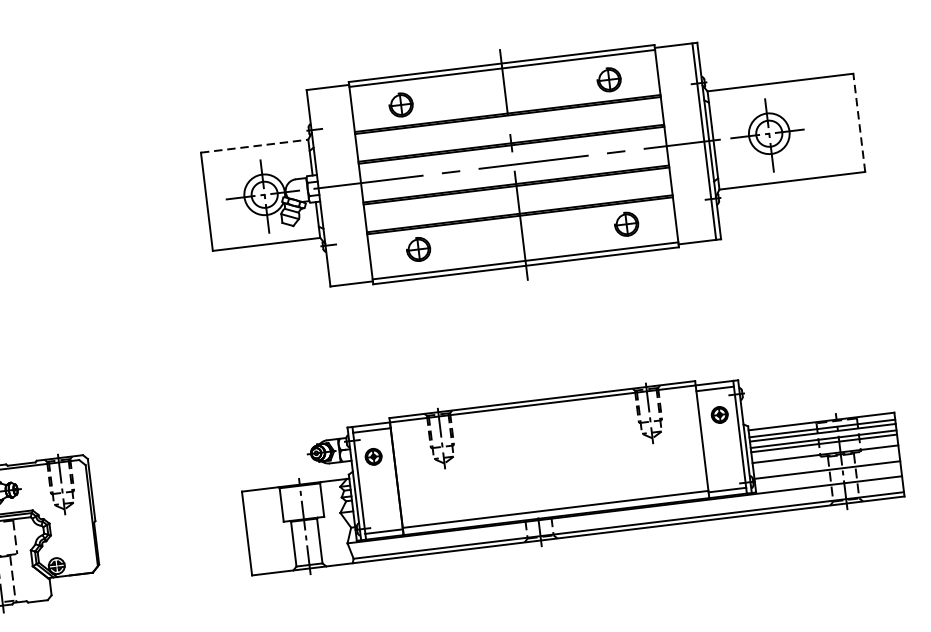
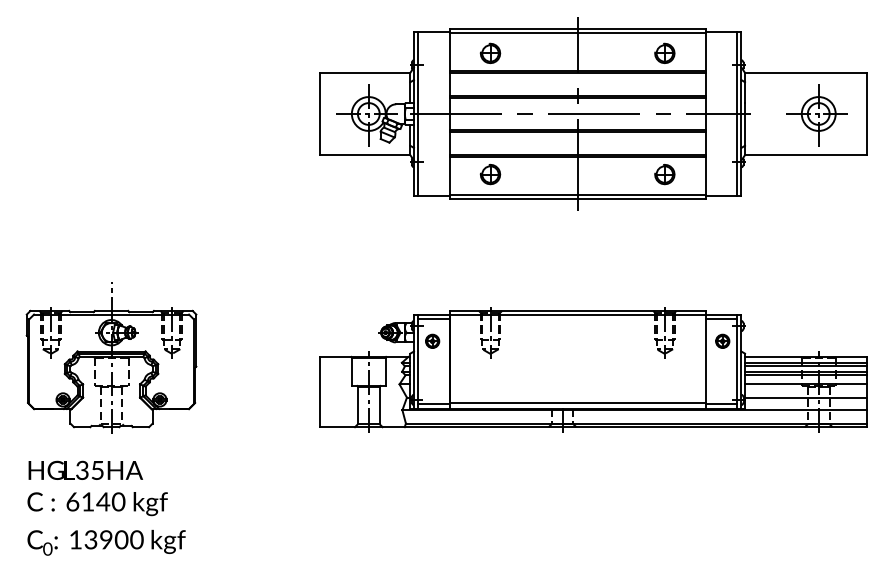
line: (859, 122) -> (867, 113), dashed -> solid
part: (766, 135) -> (816, 115), moved
line: (254, 145) -> (365, 72), dashed -> solid
line: (323, 187) -> (418, 113), added

